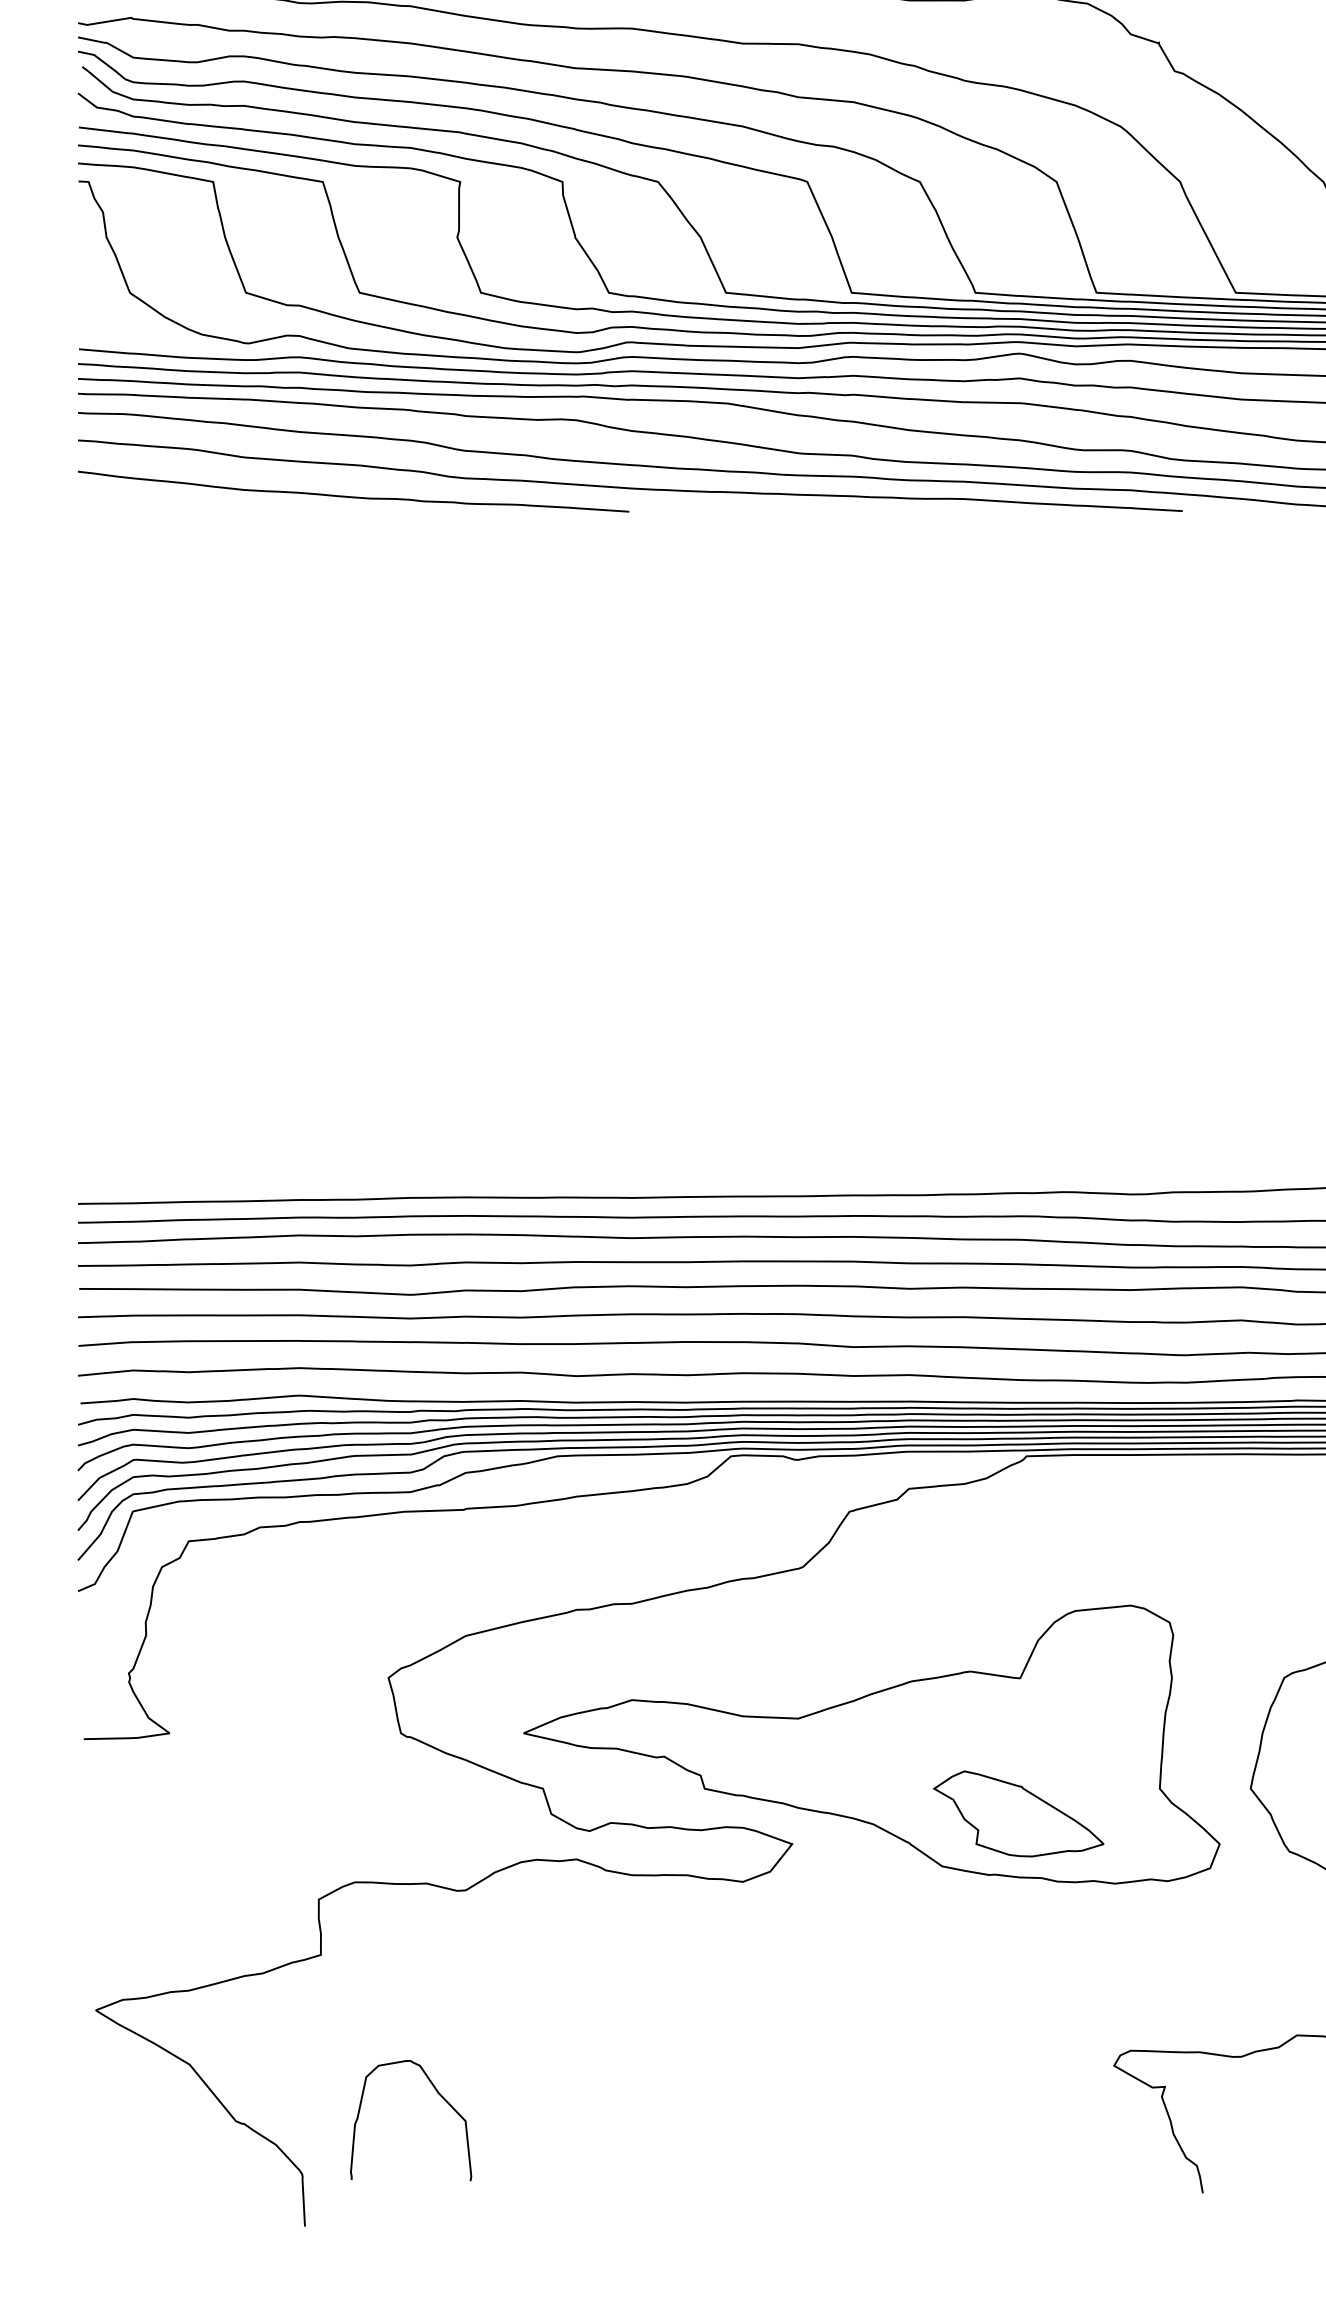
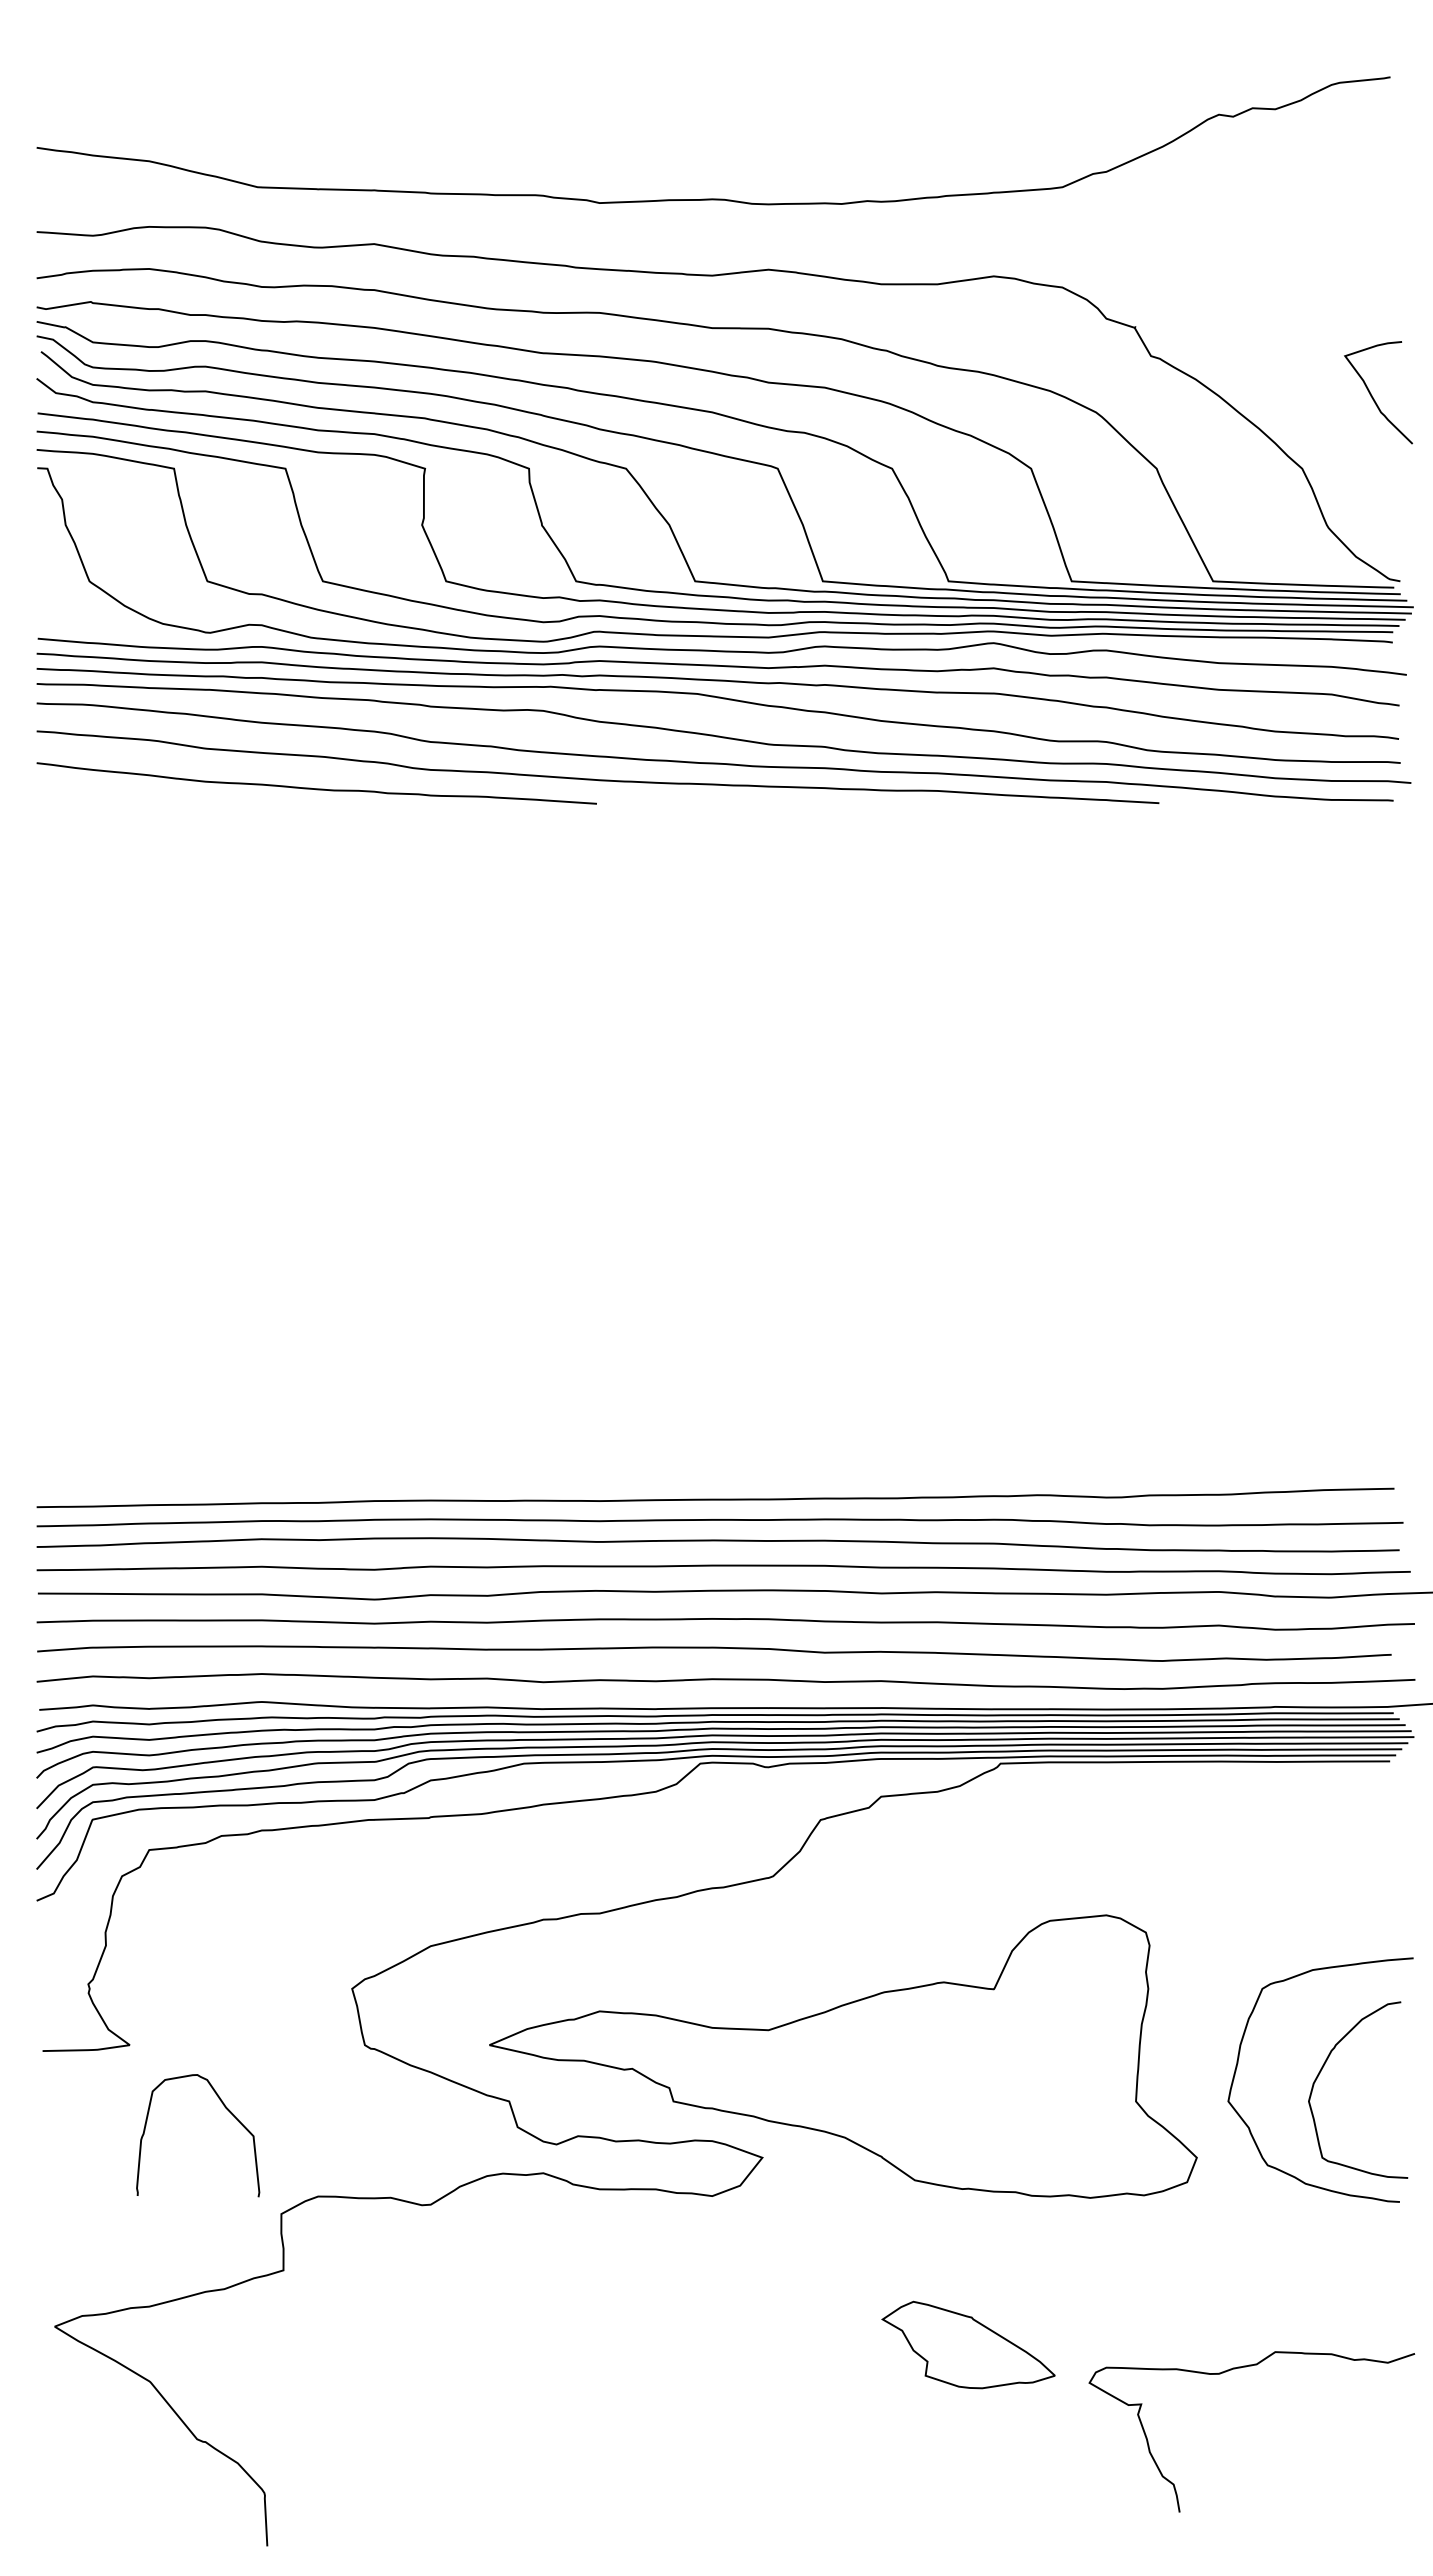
part: (1018, 1813) -> (968, 2344), moved
curve: (438, 2093) -> (225, 2108), moved

